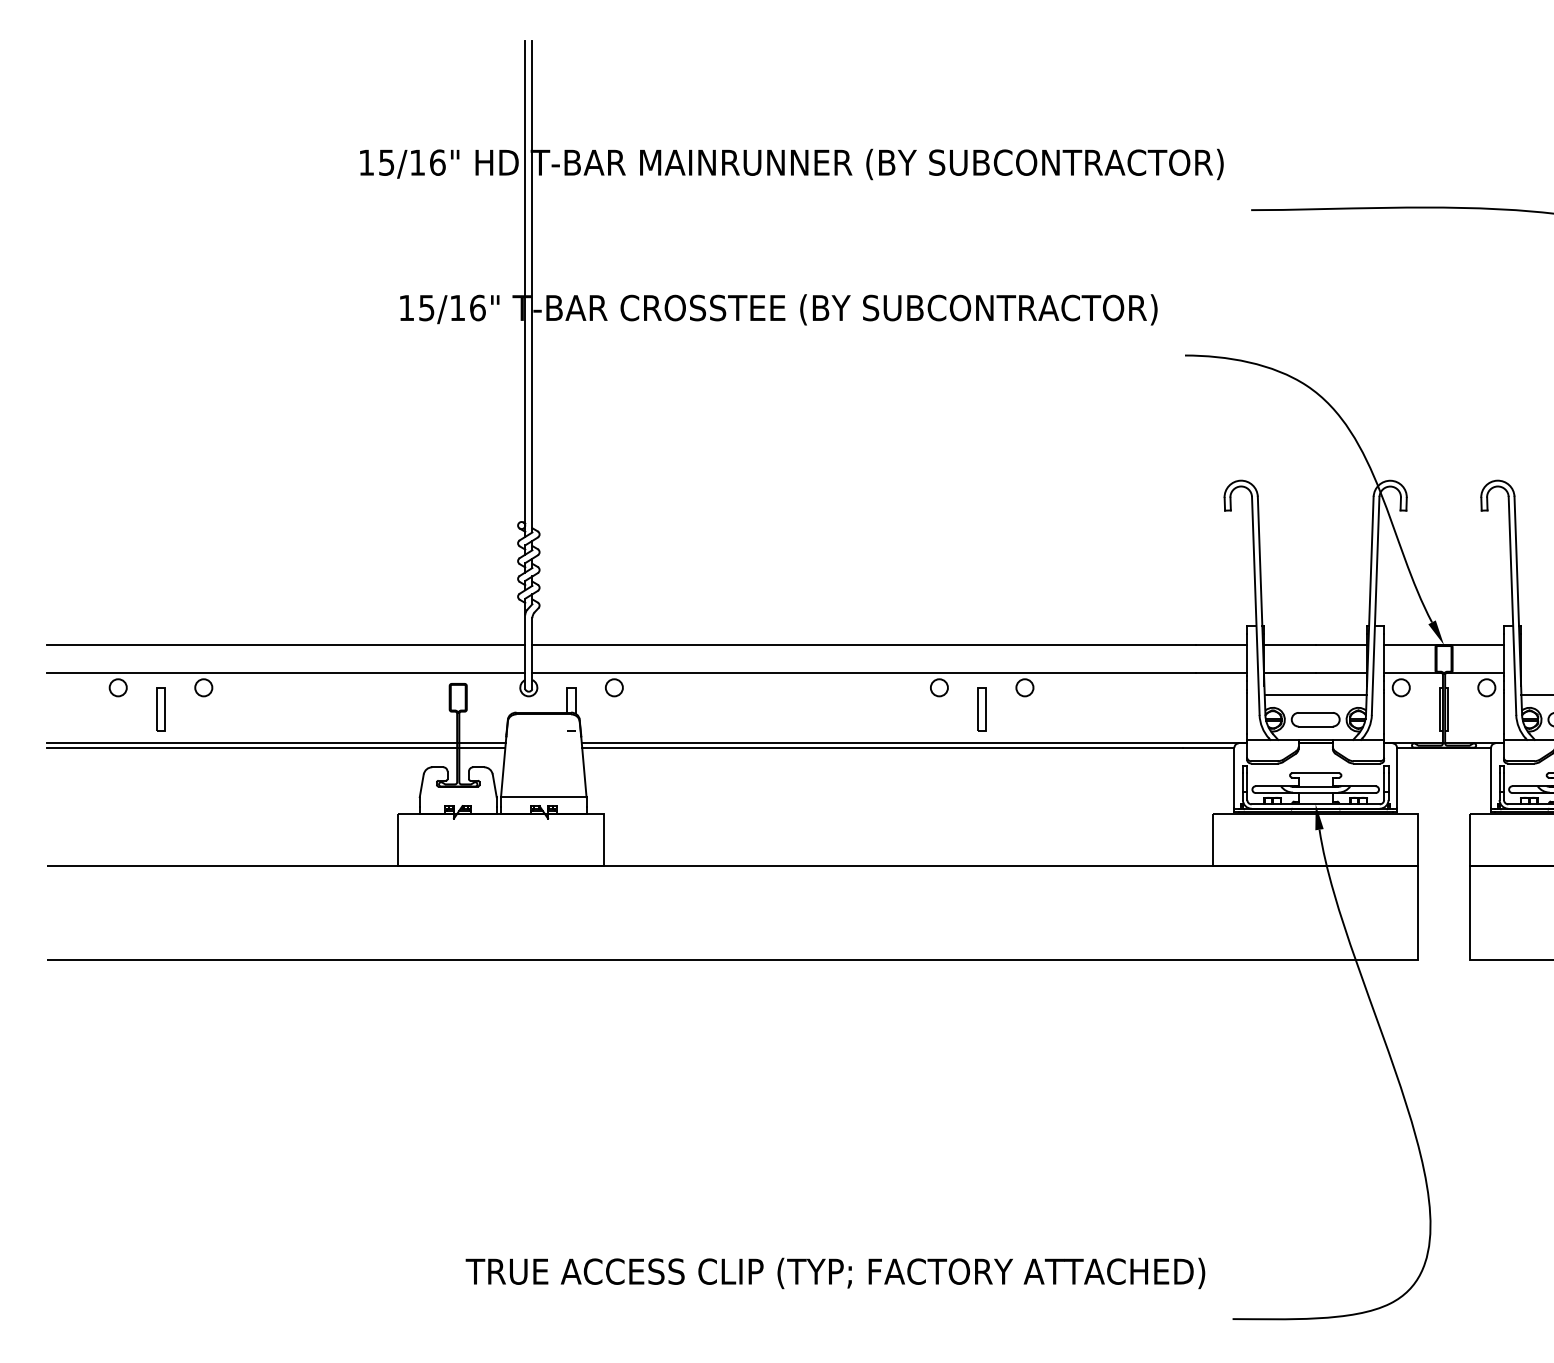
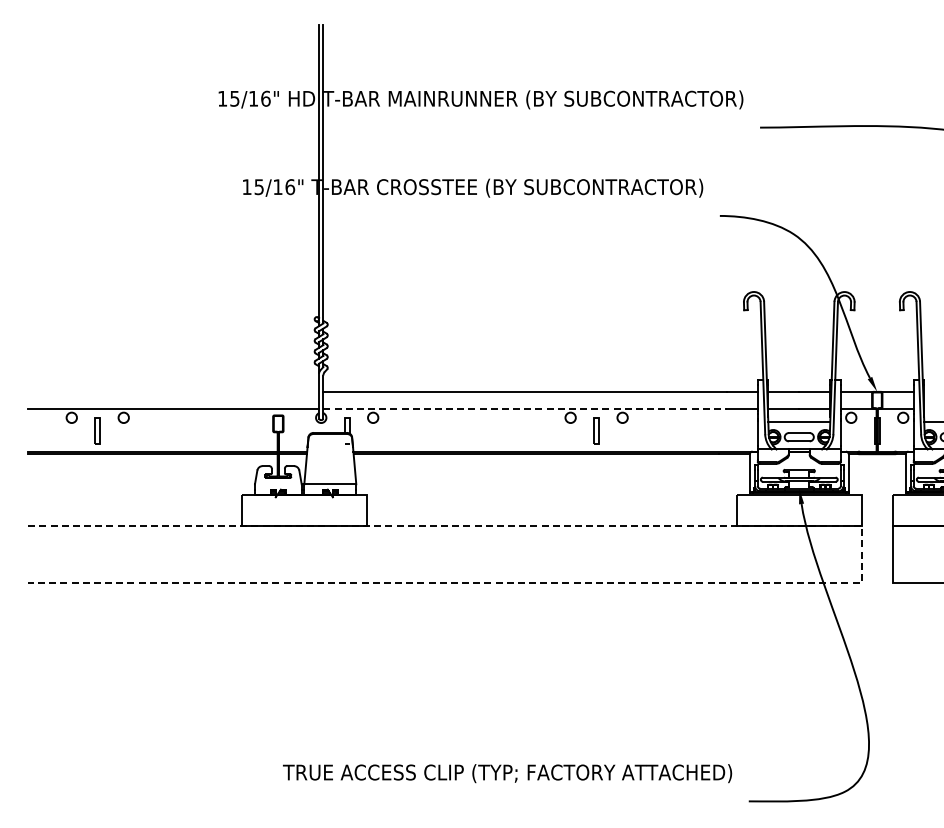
line: (285, 644) -> (173, 391), removed
line: (863, 672) -> (524, 408), solid -> dashed
line: (1418, 912) -> (861, 554), solid -> dashed

